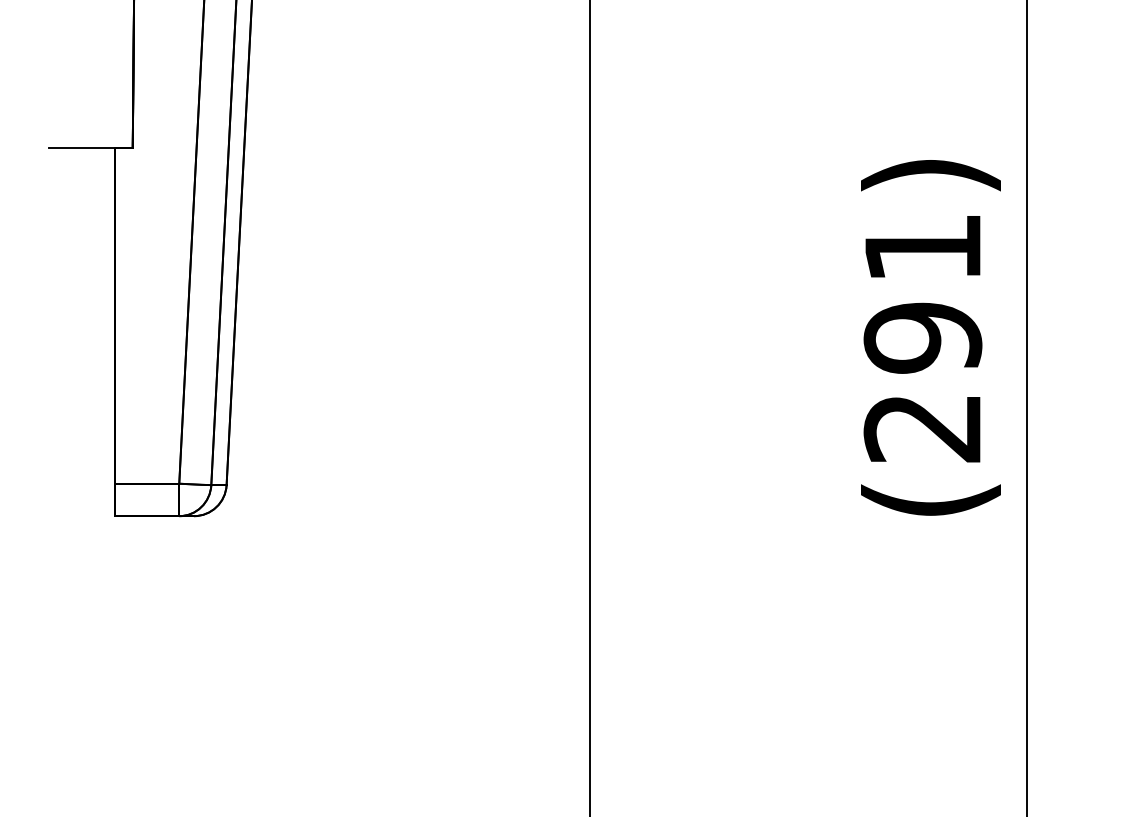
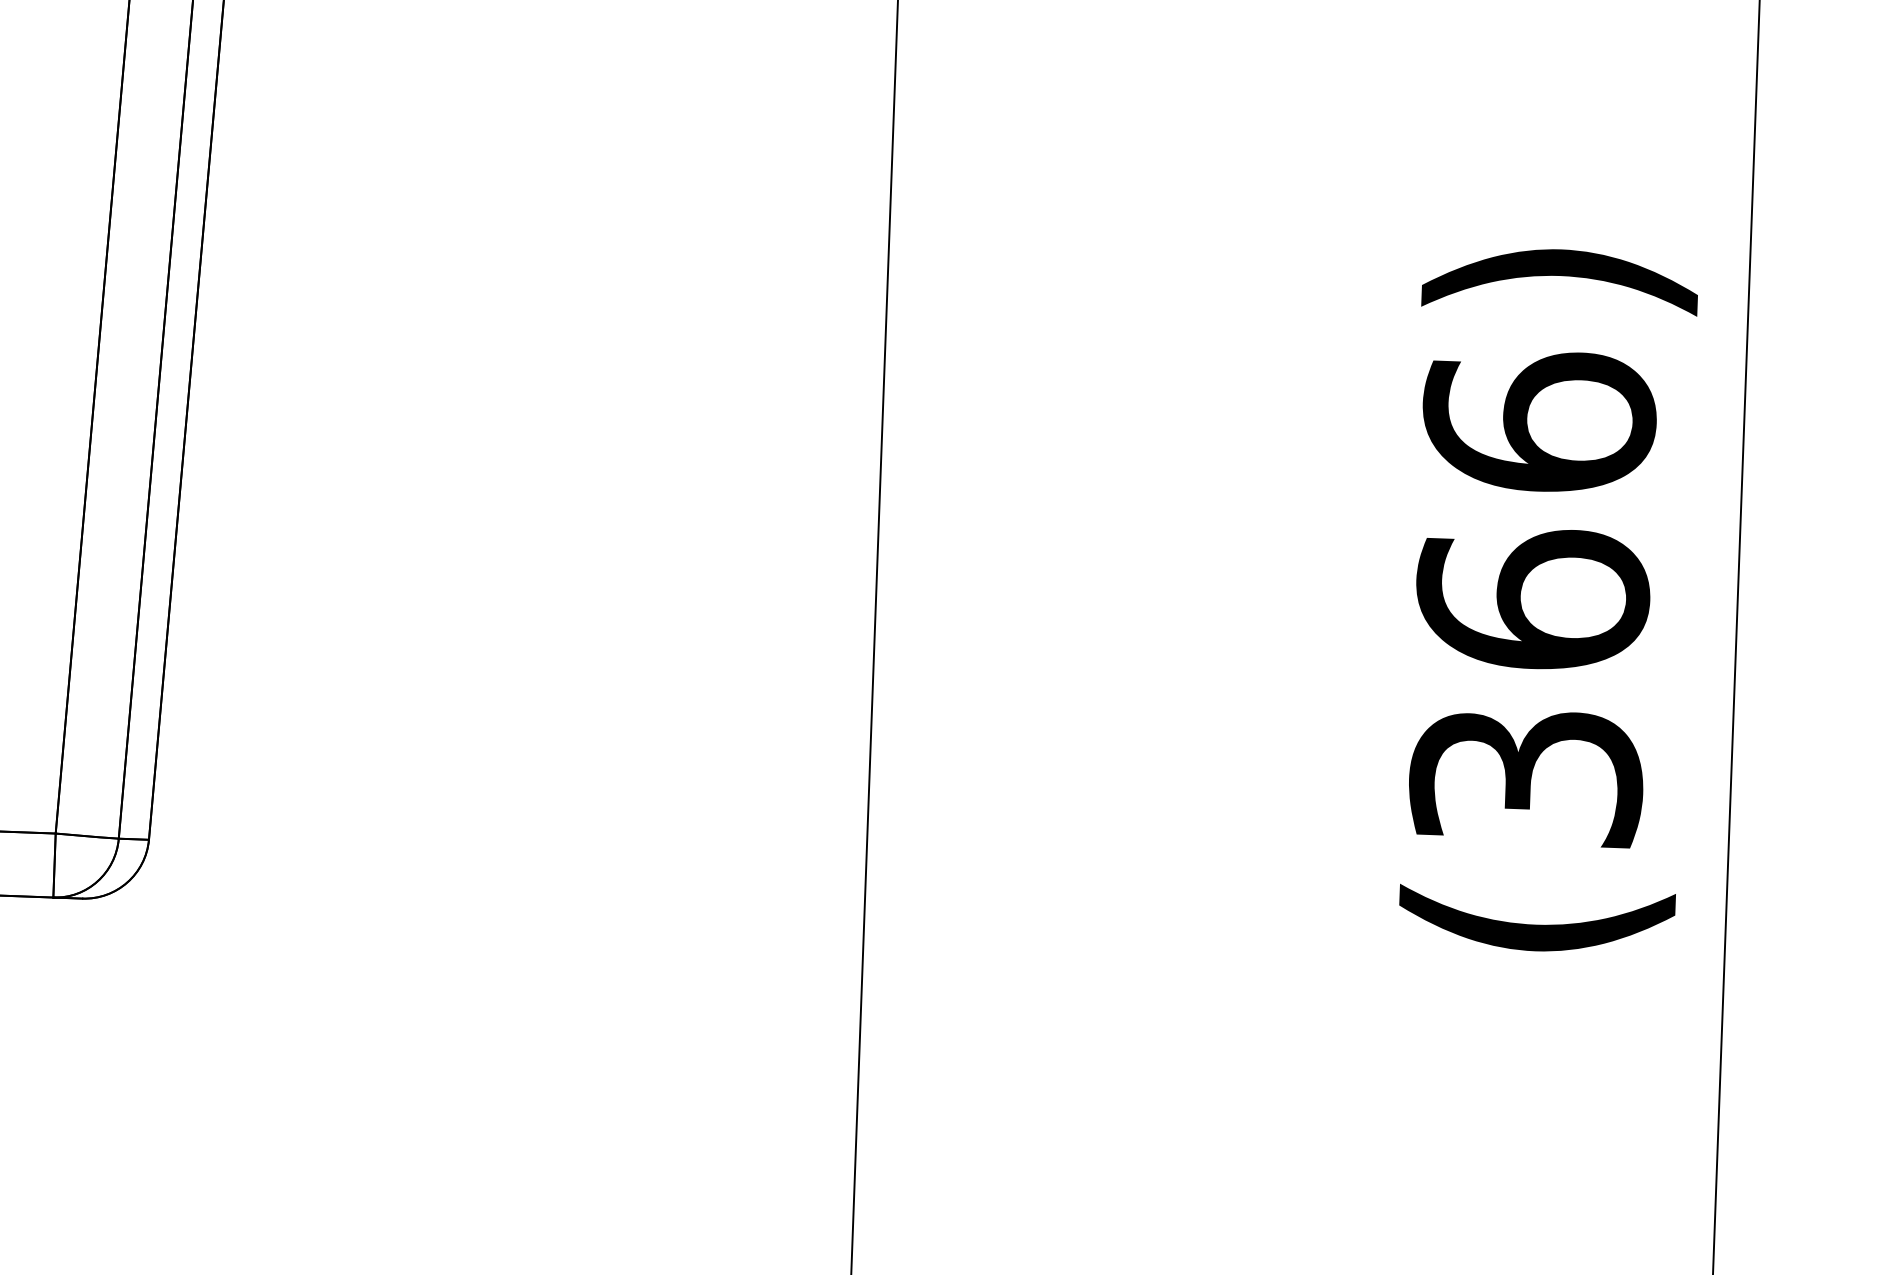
text: (922, 336) -> (1531, 596), (291) -> (366)

